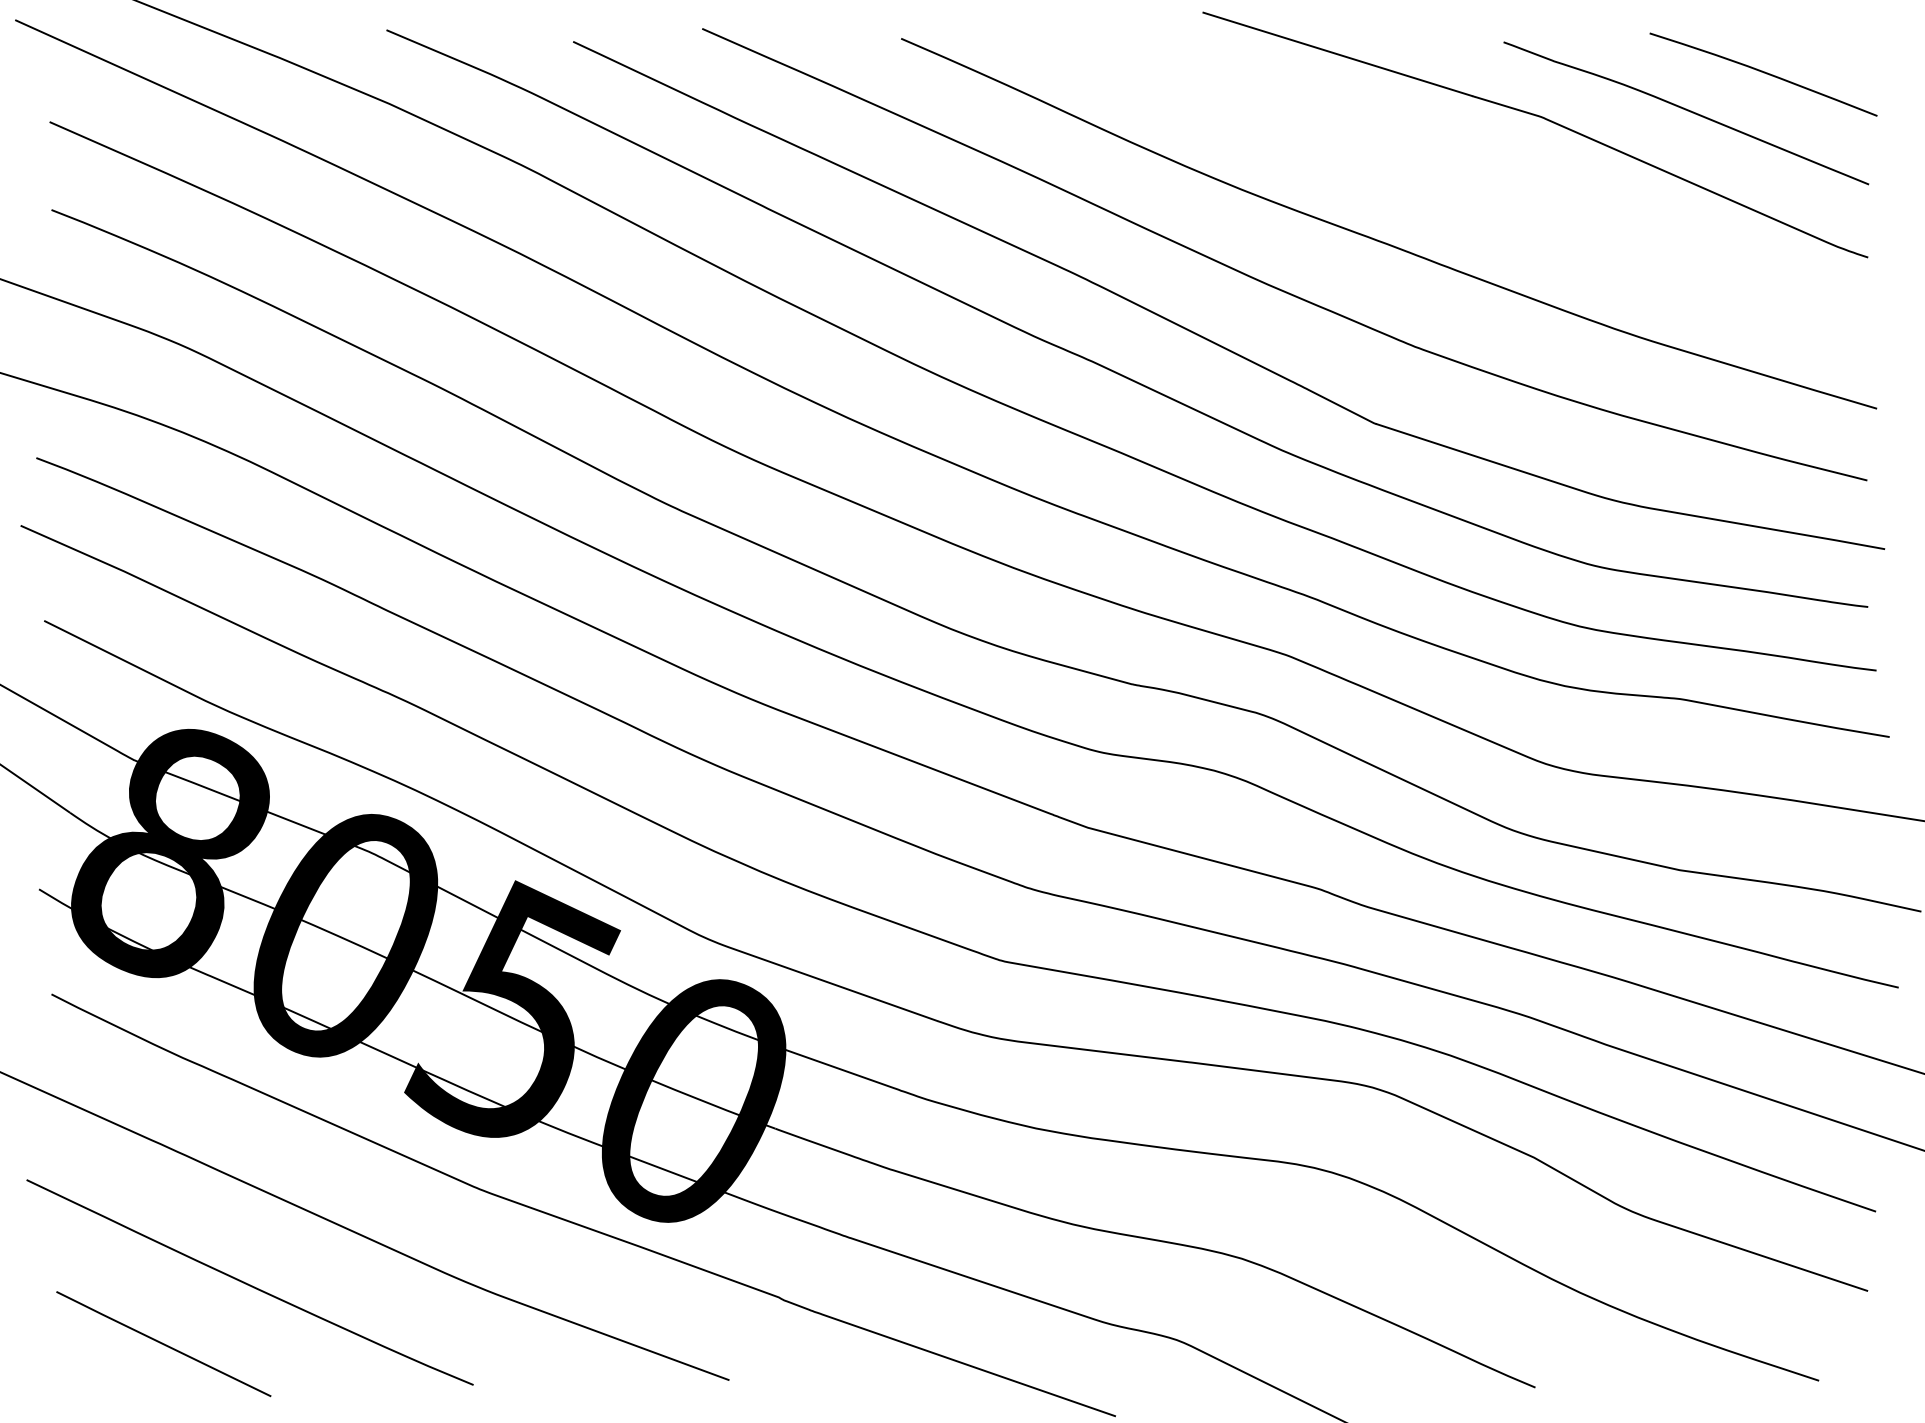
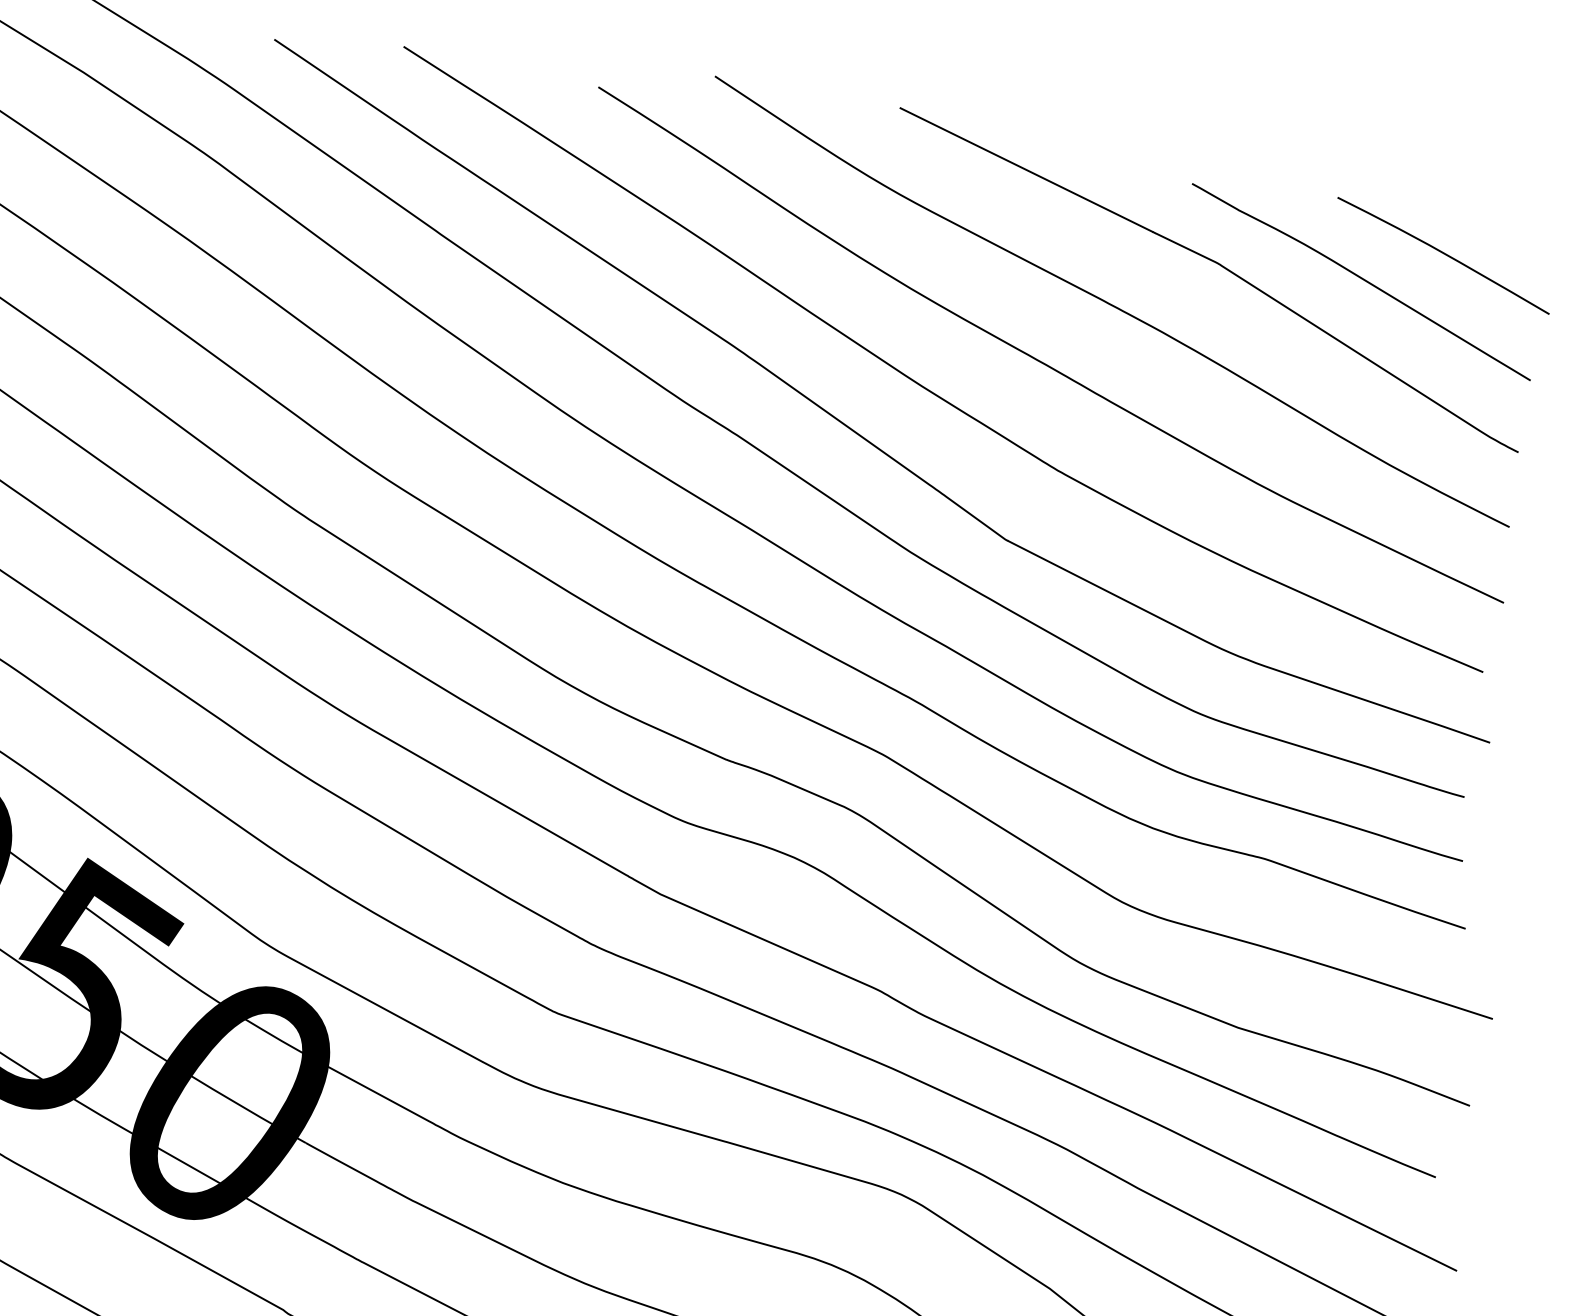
curve: (1442, 173) -> (1111, 303), added

